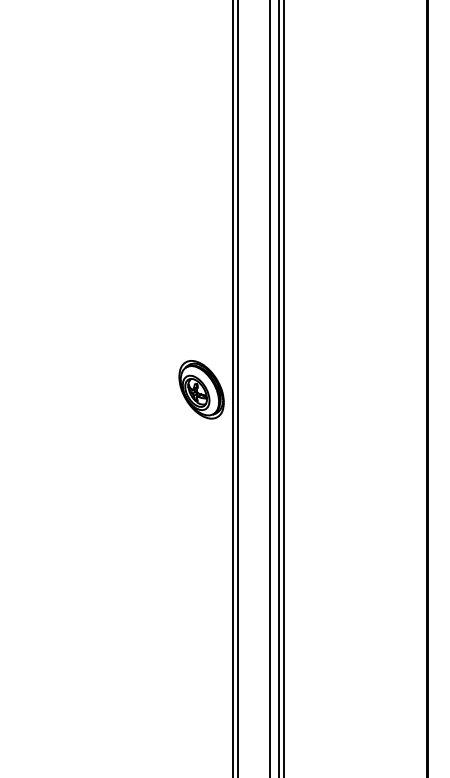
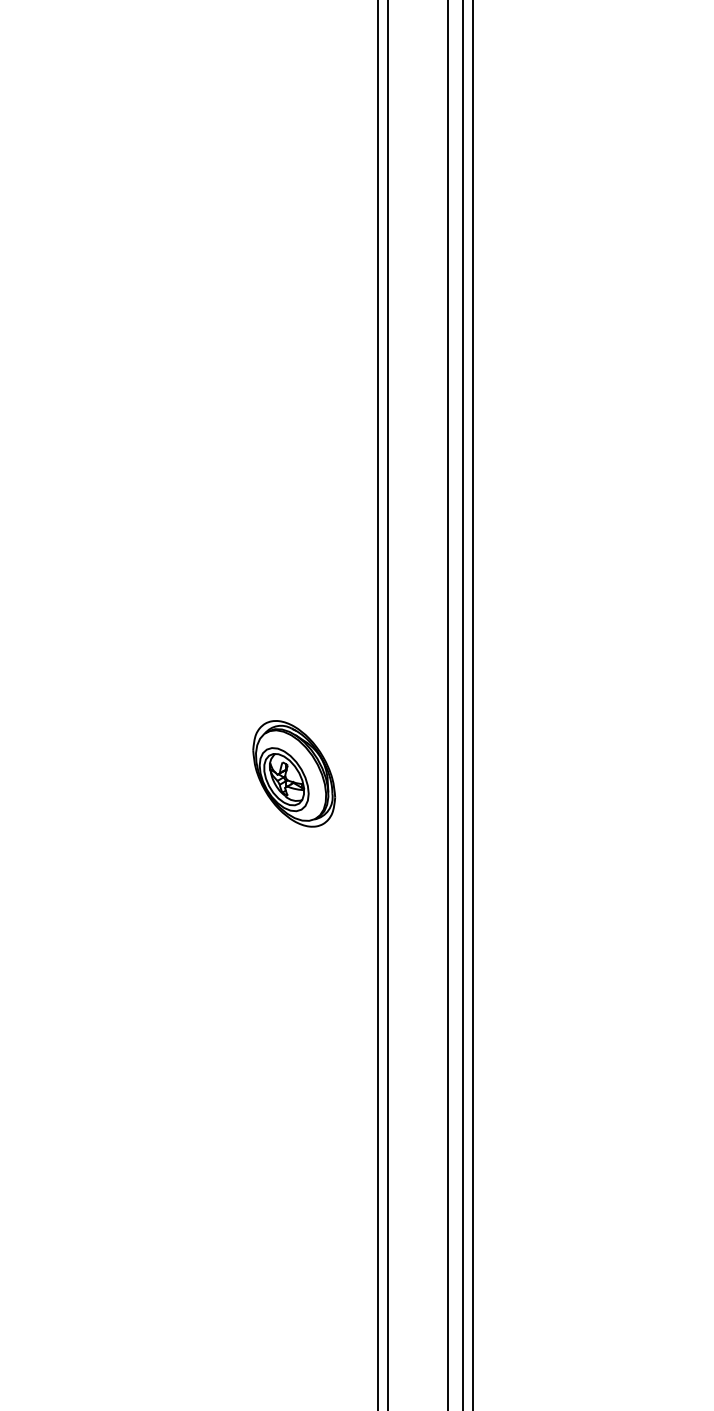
part: (201, 389) -> (293, 773), moved

